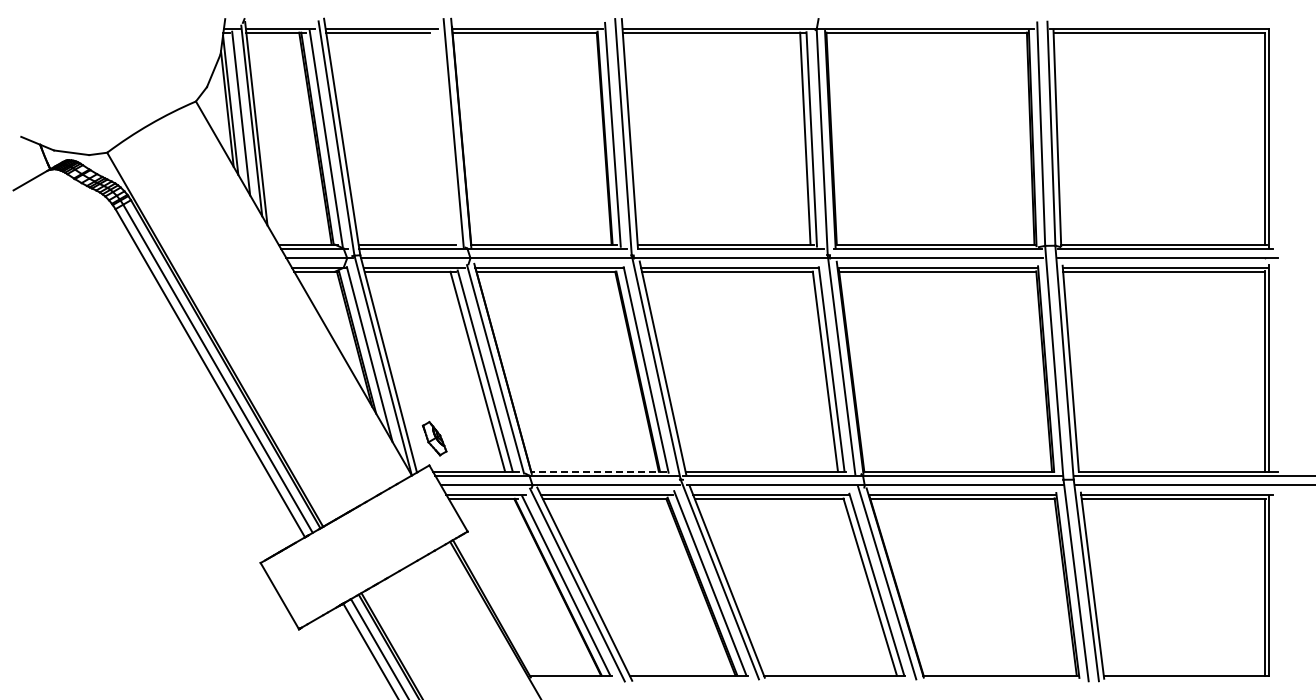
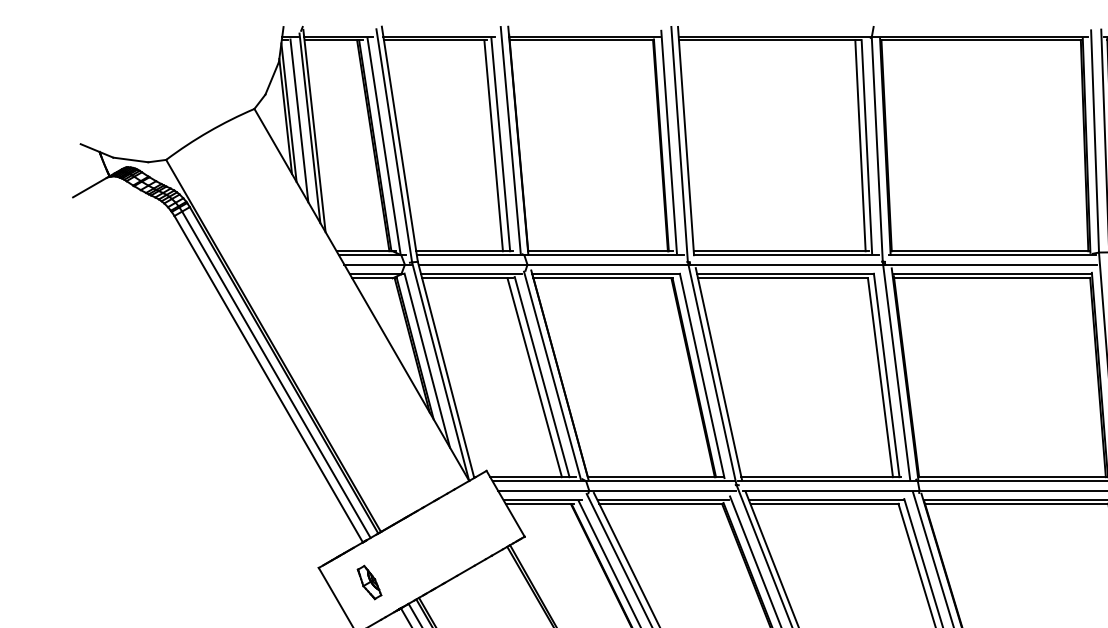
line: (443, 137) -> (500, 144), added
line: (436, 138) -> (493, 145), added
part: (434, 438) -> (369, 582), moved
line: (599, 471) -> (655, 476), dashed -> solid

